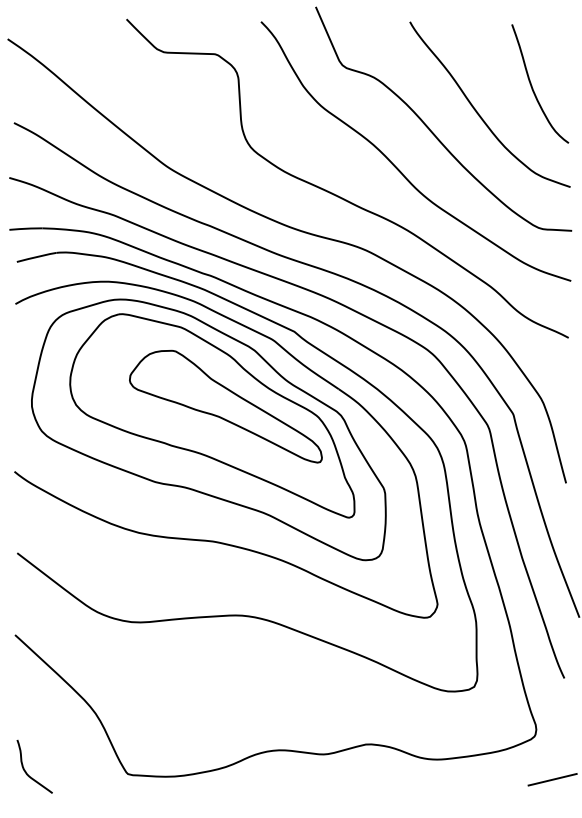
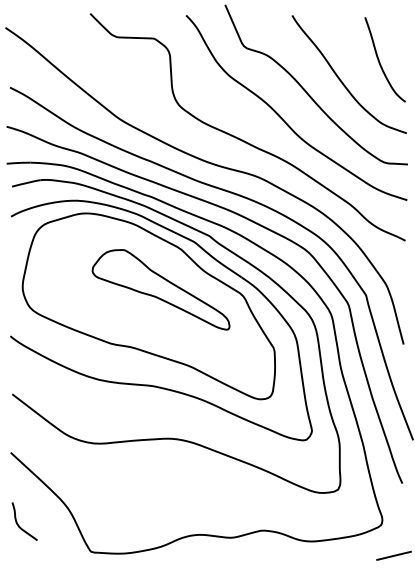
part: (212, 416) -> (151, 296), removed
curve: (25, 769) -> (18, 523), moved

